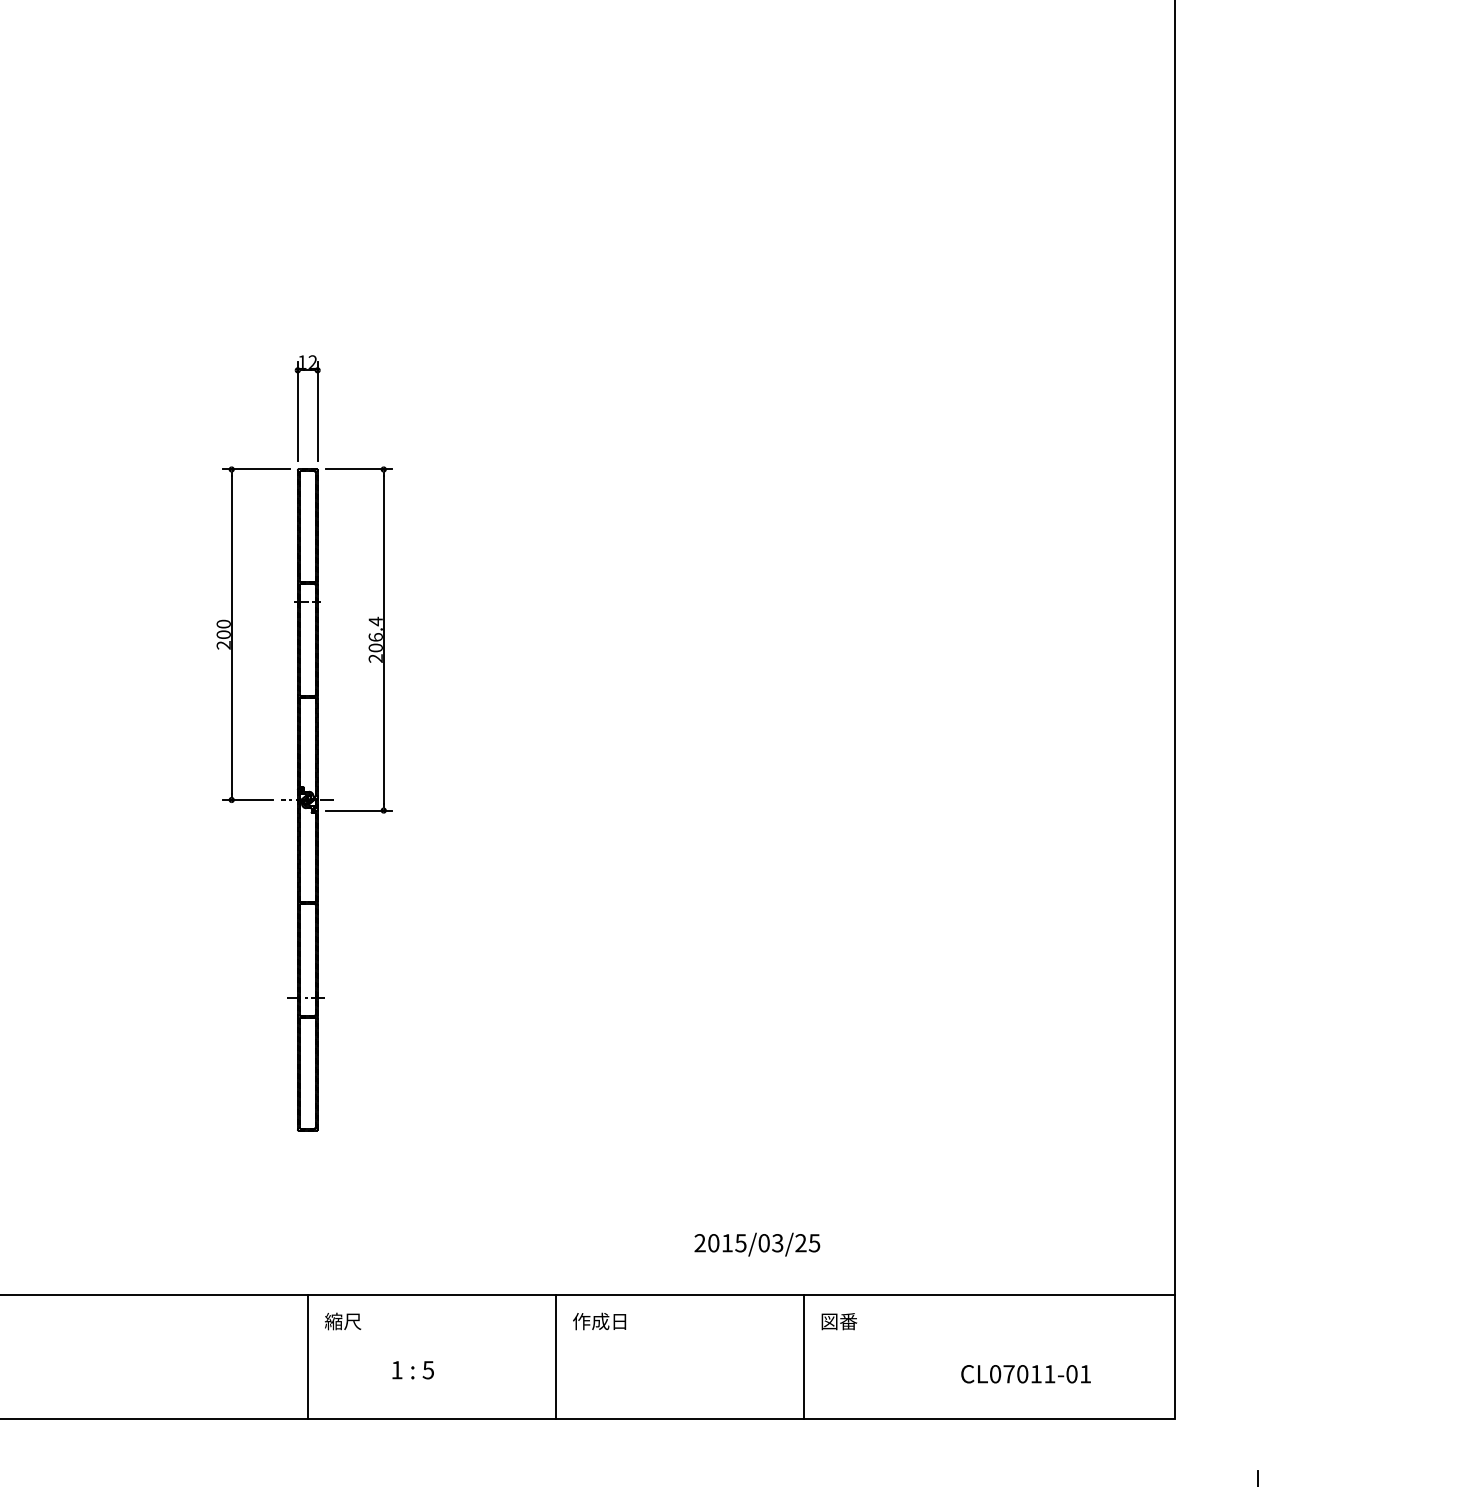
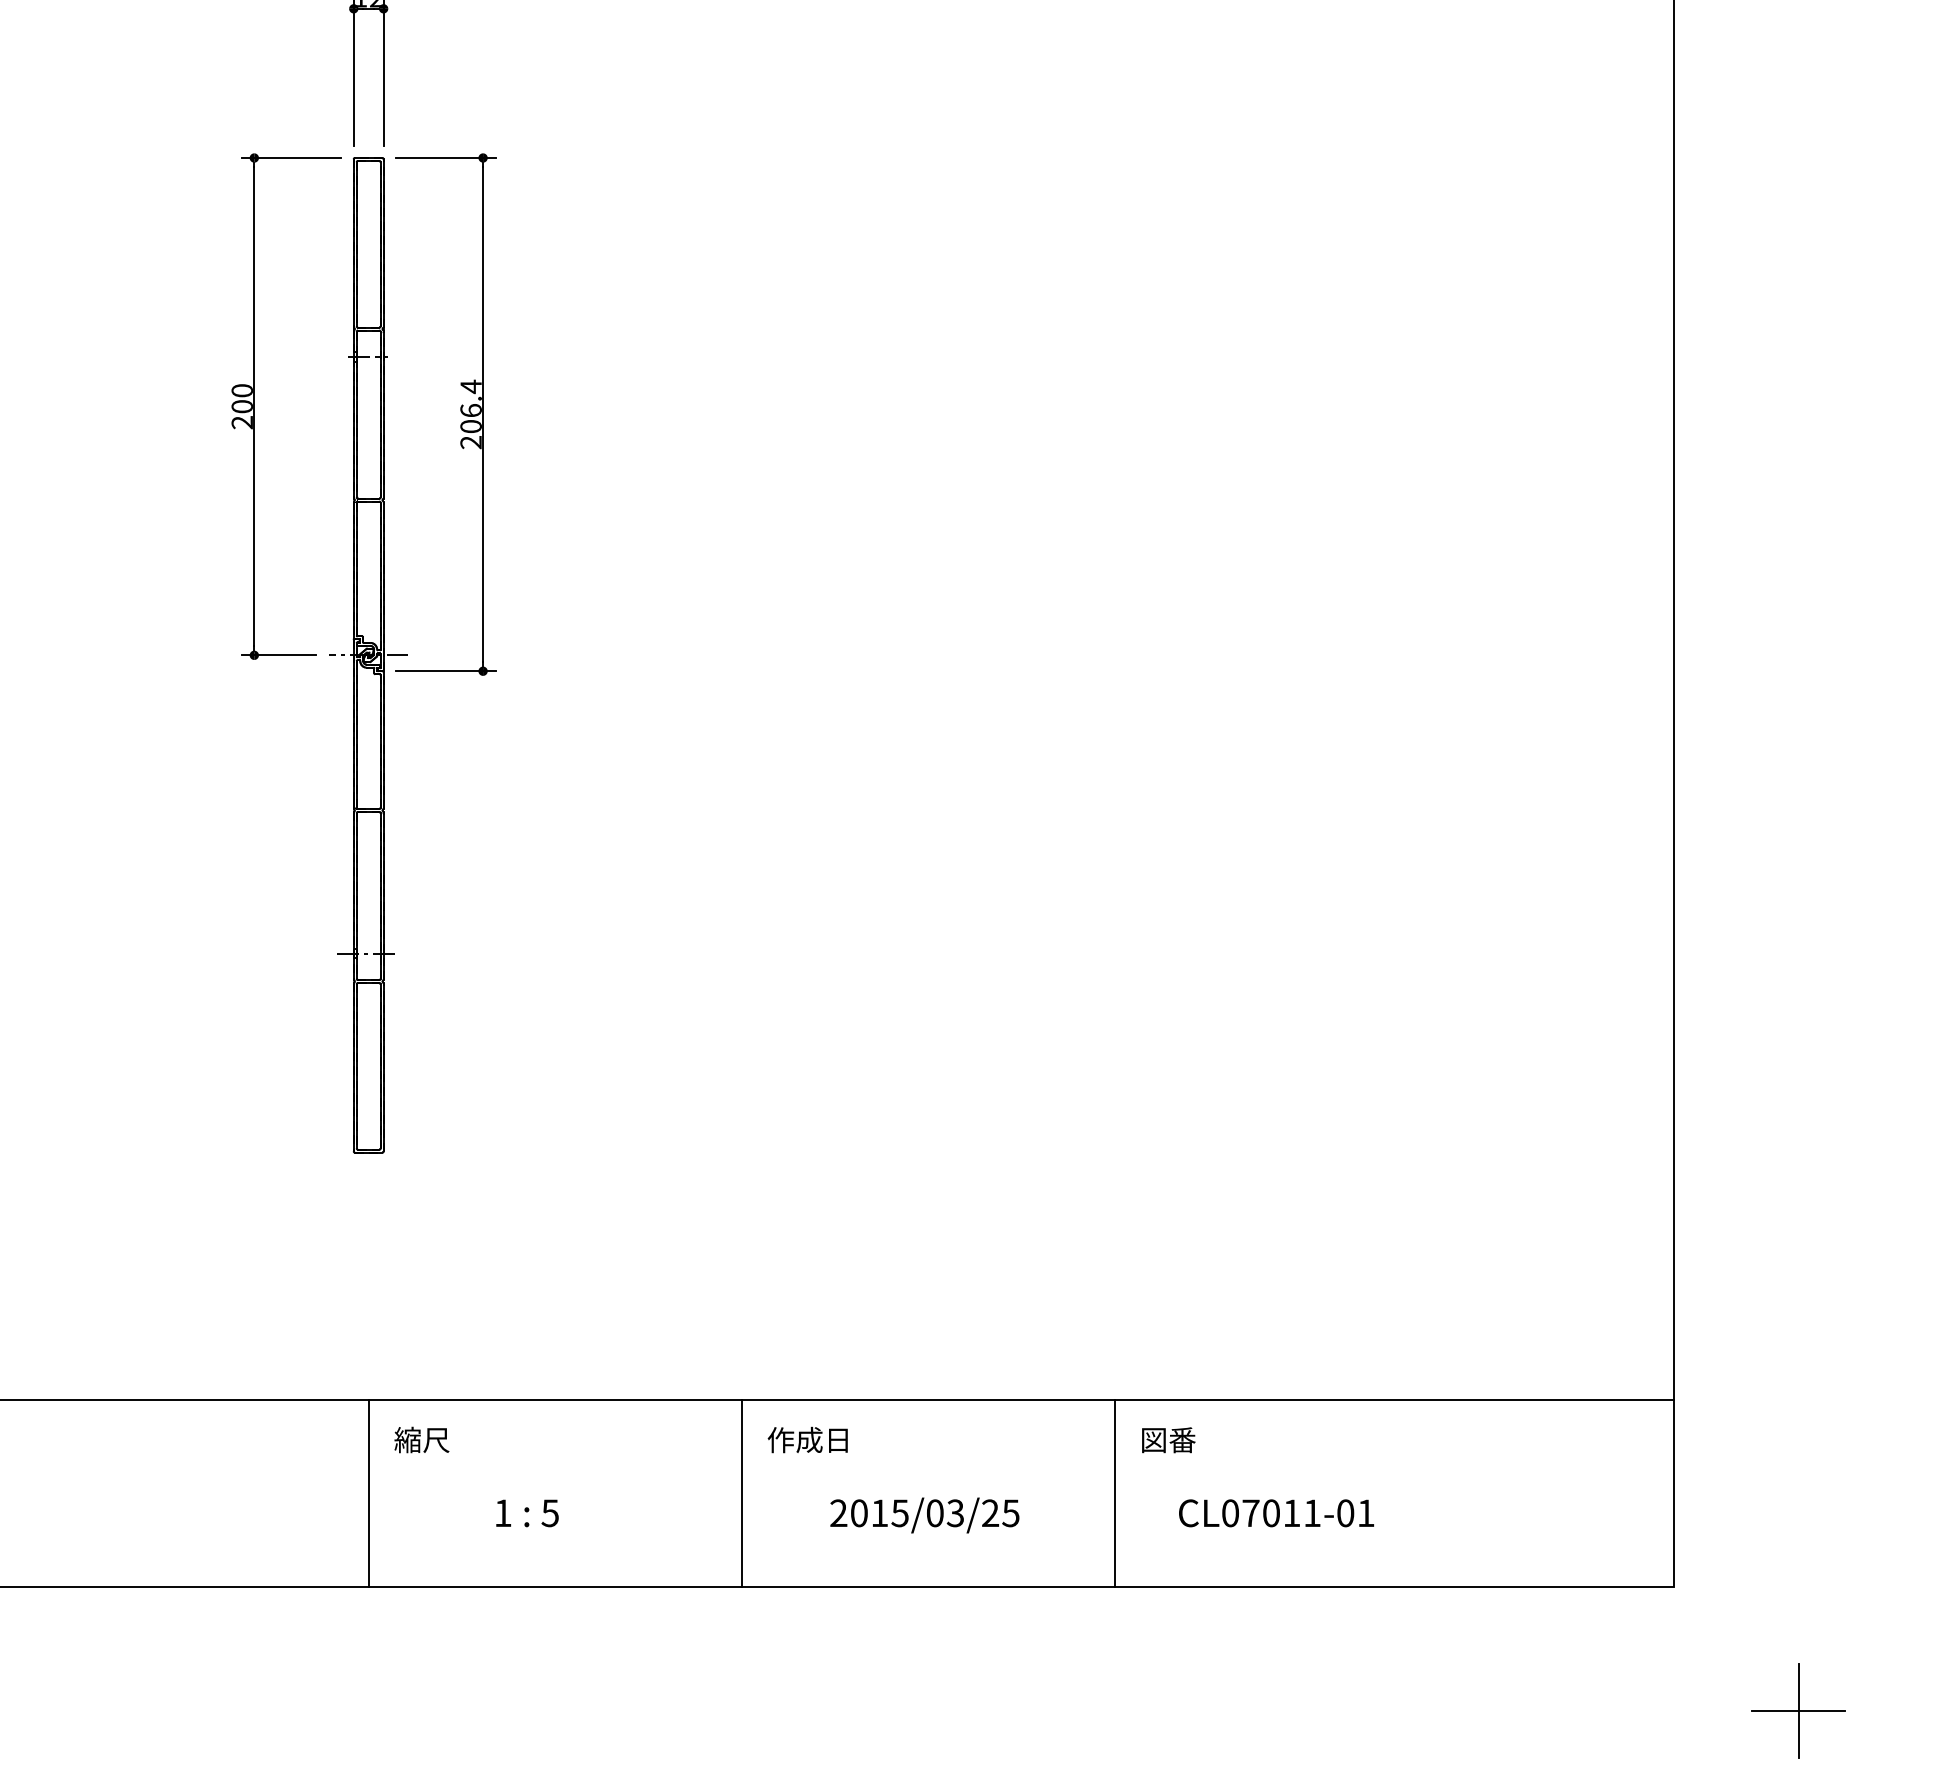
text: (757, 1244) -> (925, 1515), moved
text: (1025, 1374) -> (1275, 1513), moved

